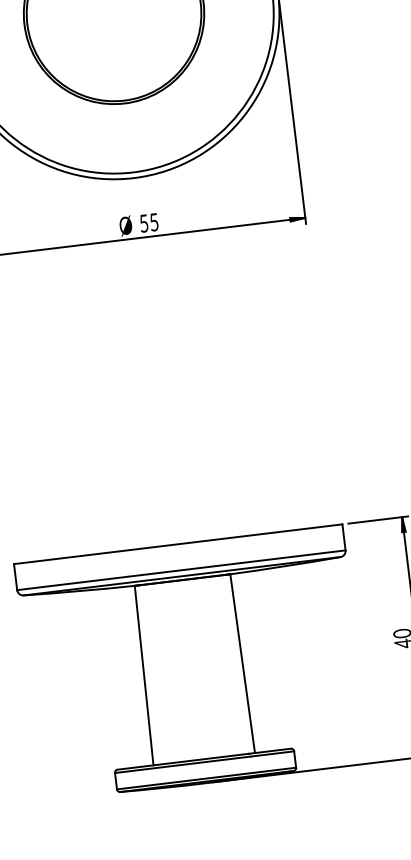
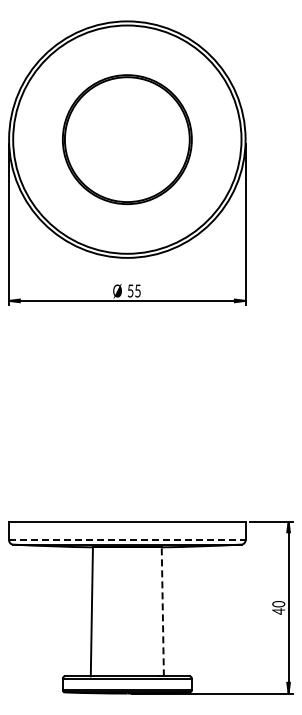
line: (181, 570) -> (127, 540), solid -> dashed
line: (242, 663) -> (162, 611), solid -> dashed

